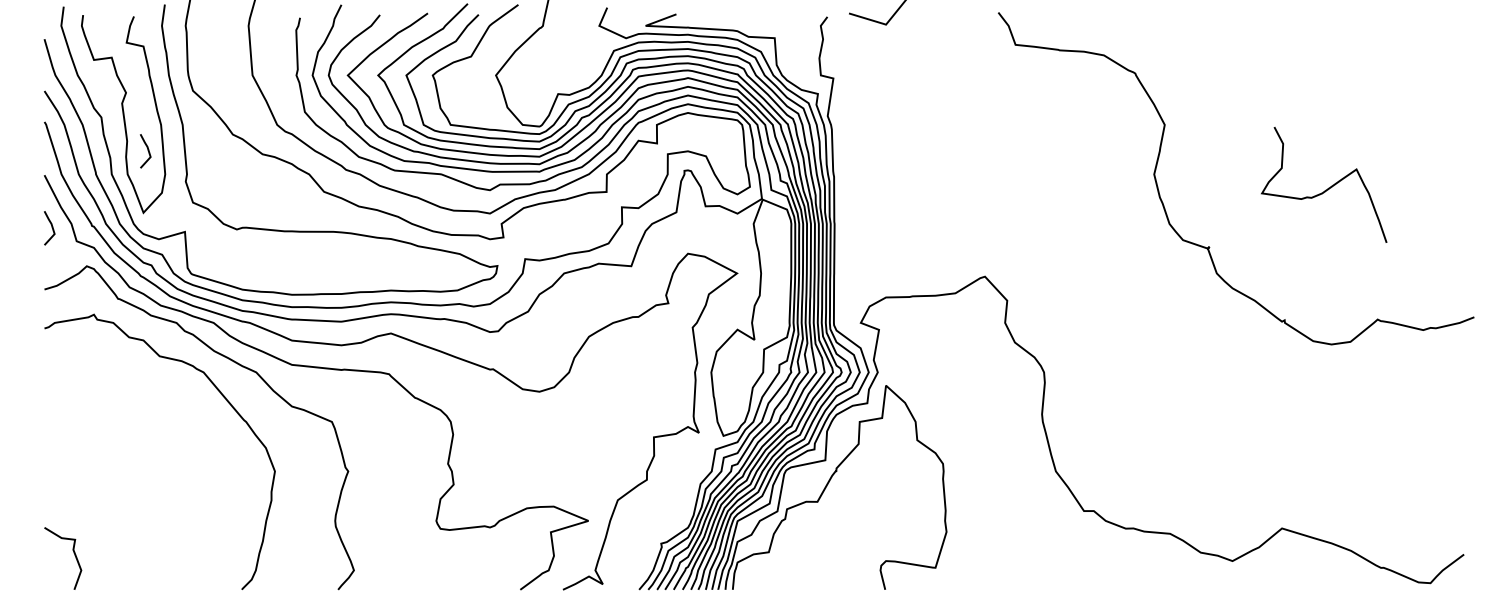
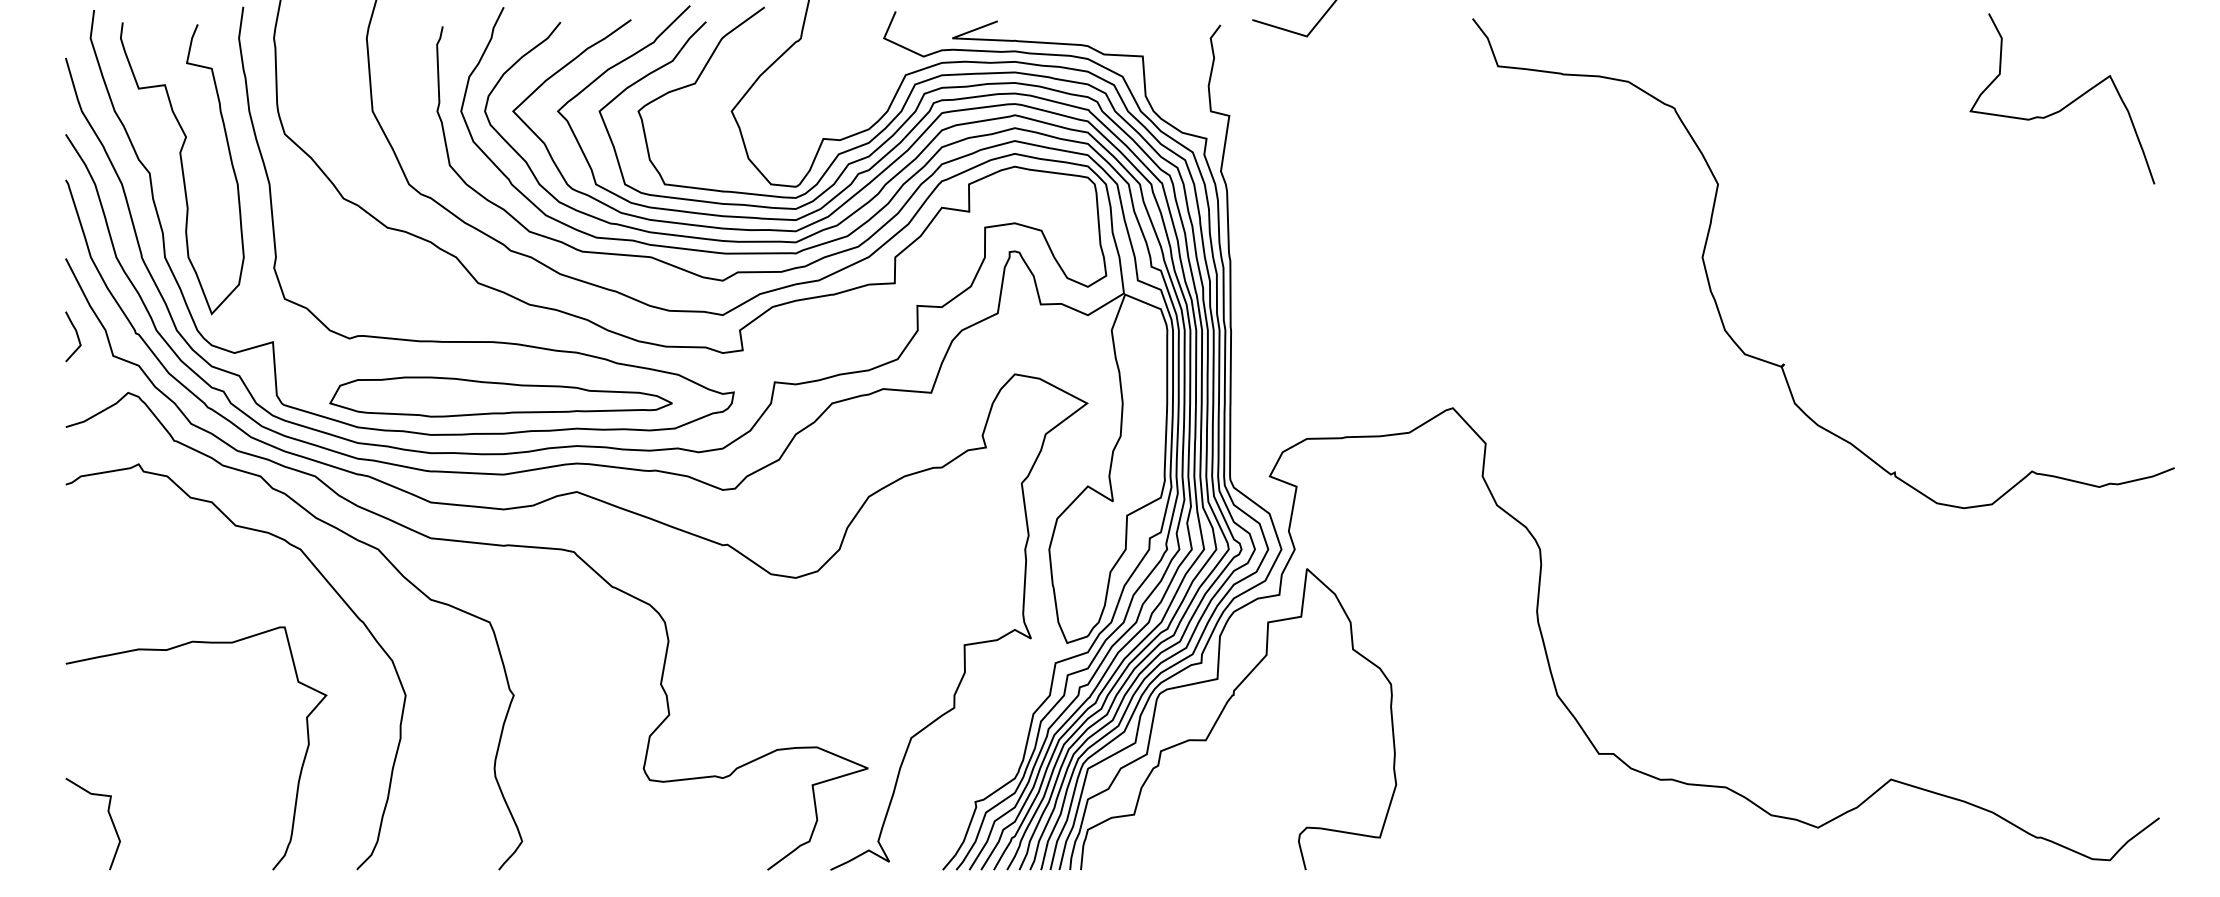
line: (147, 150) -> (217, 222), removed
curve: (1328, 187) -> (2068, 102), moved
part: (338, 269) -> (499, 397), added
curve: (114, 441) -> (169, 651), added

